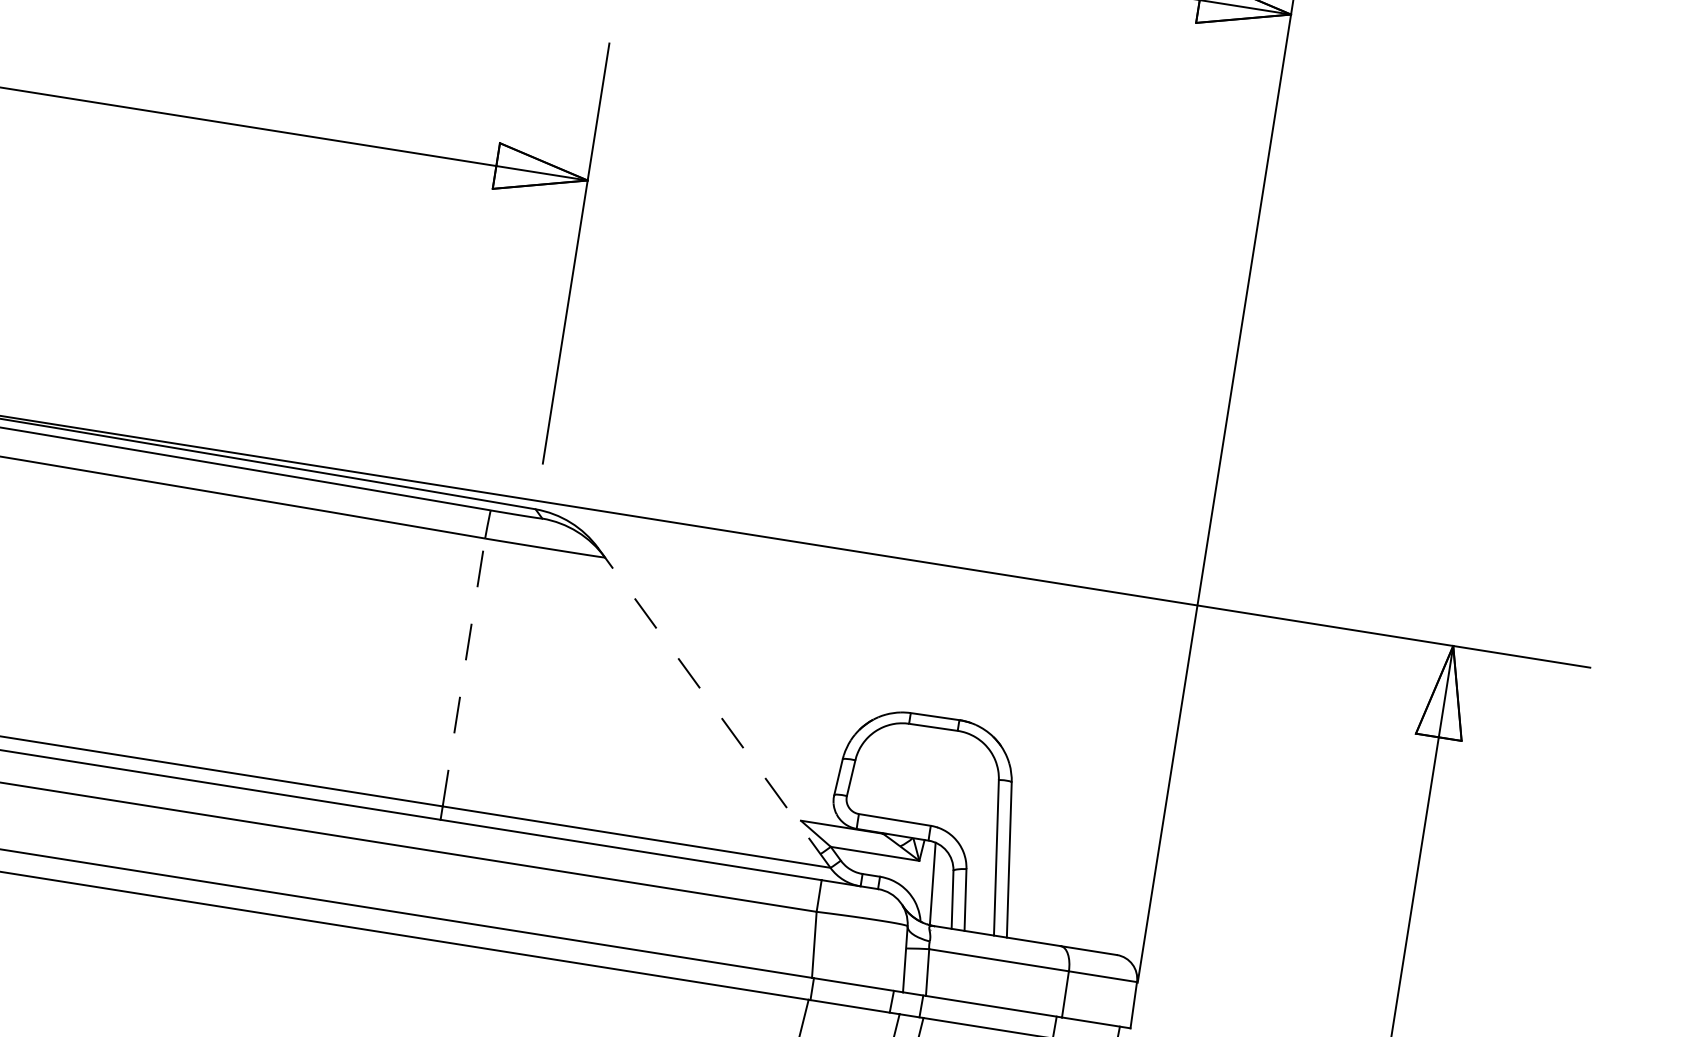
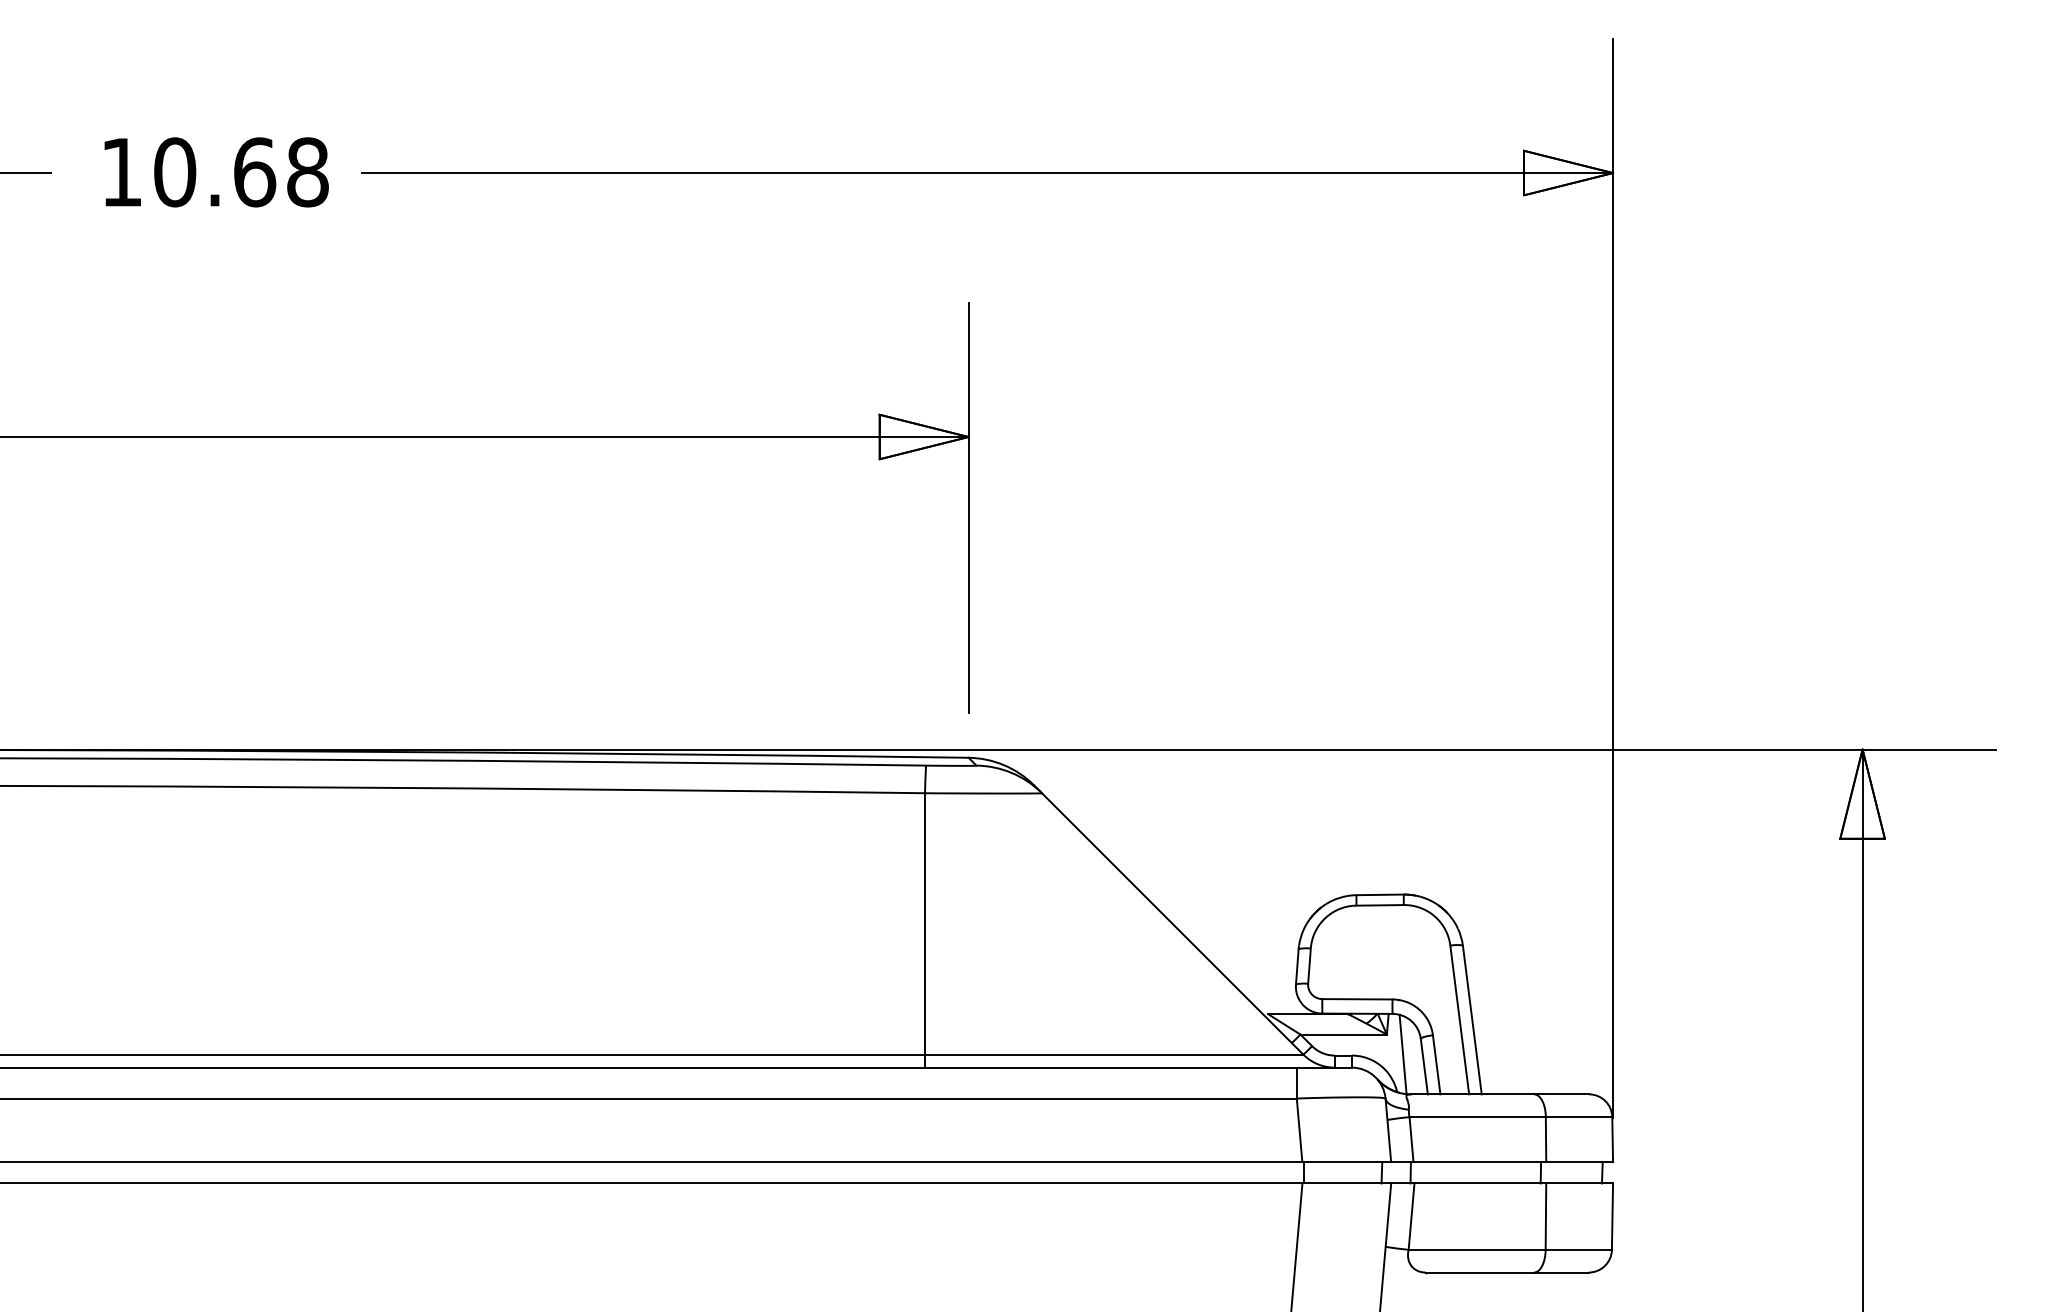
line: (464, 672) -> (925, 923), dashed -> solid
line: (717, 712) -> (1172, 923), dashed -> solid

